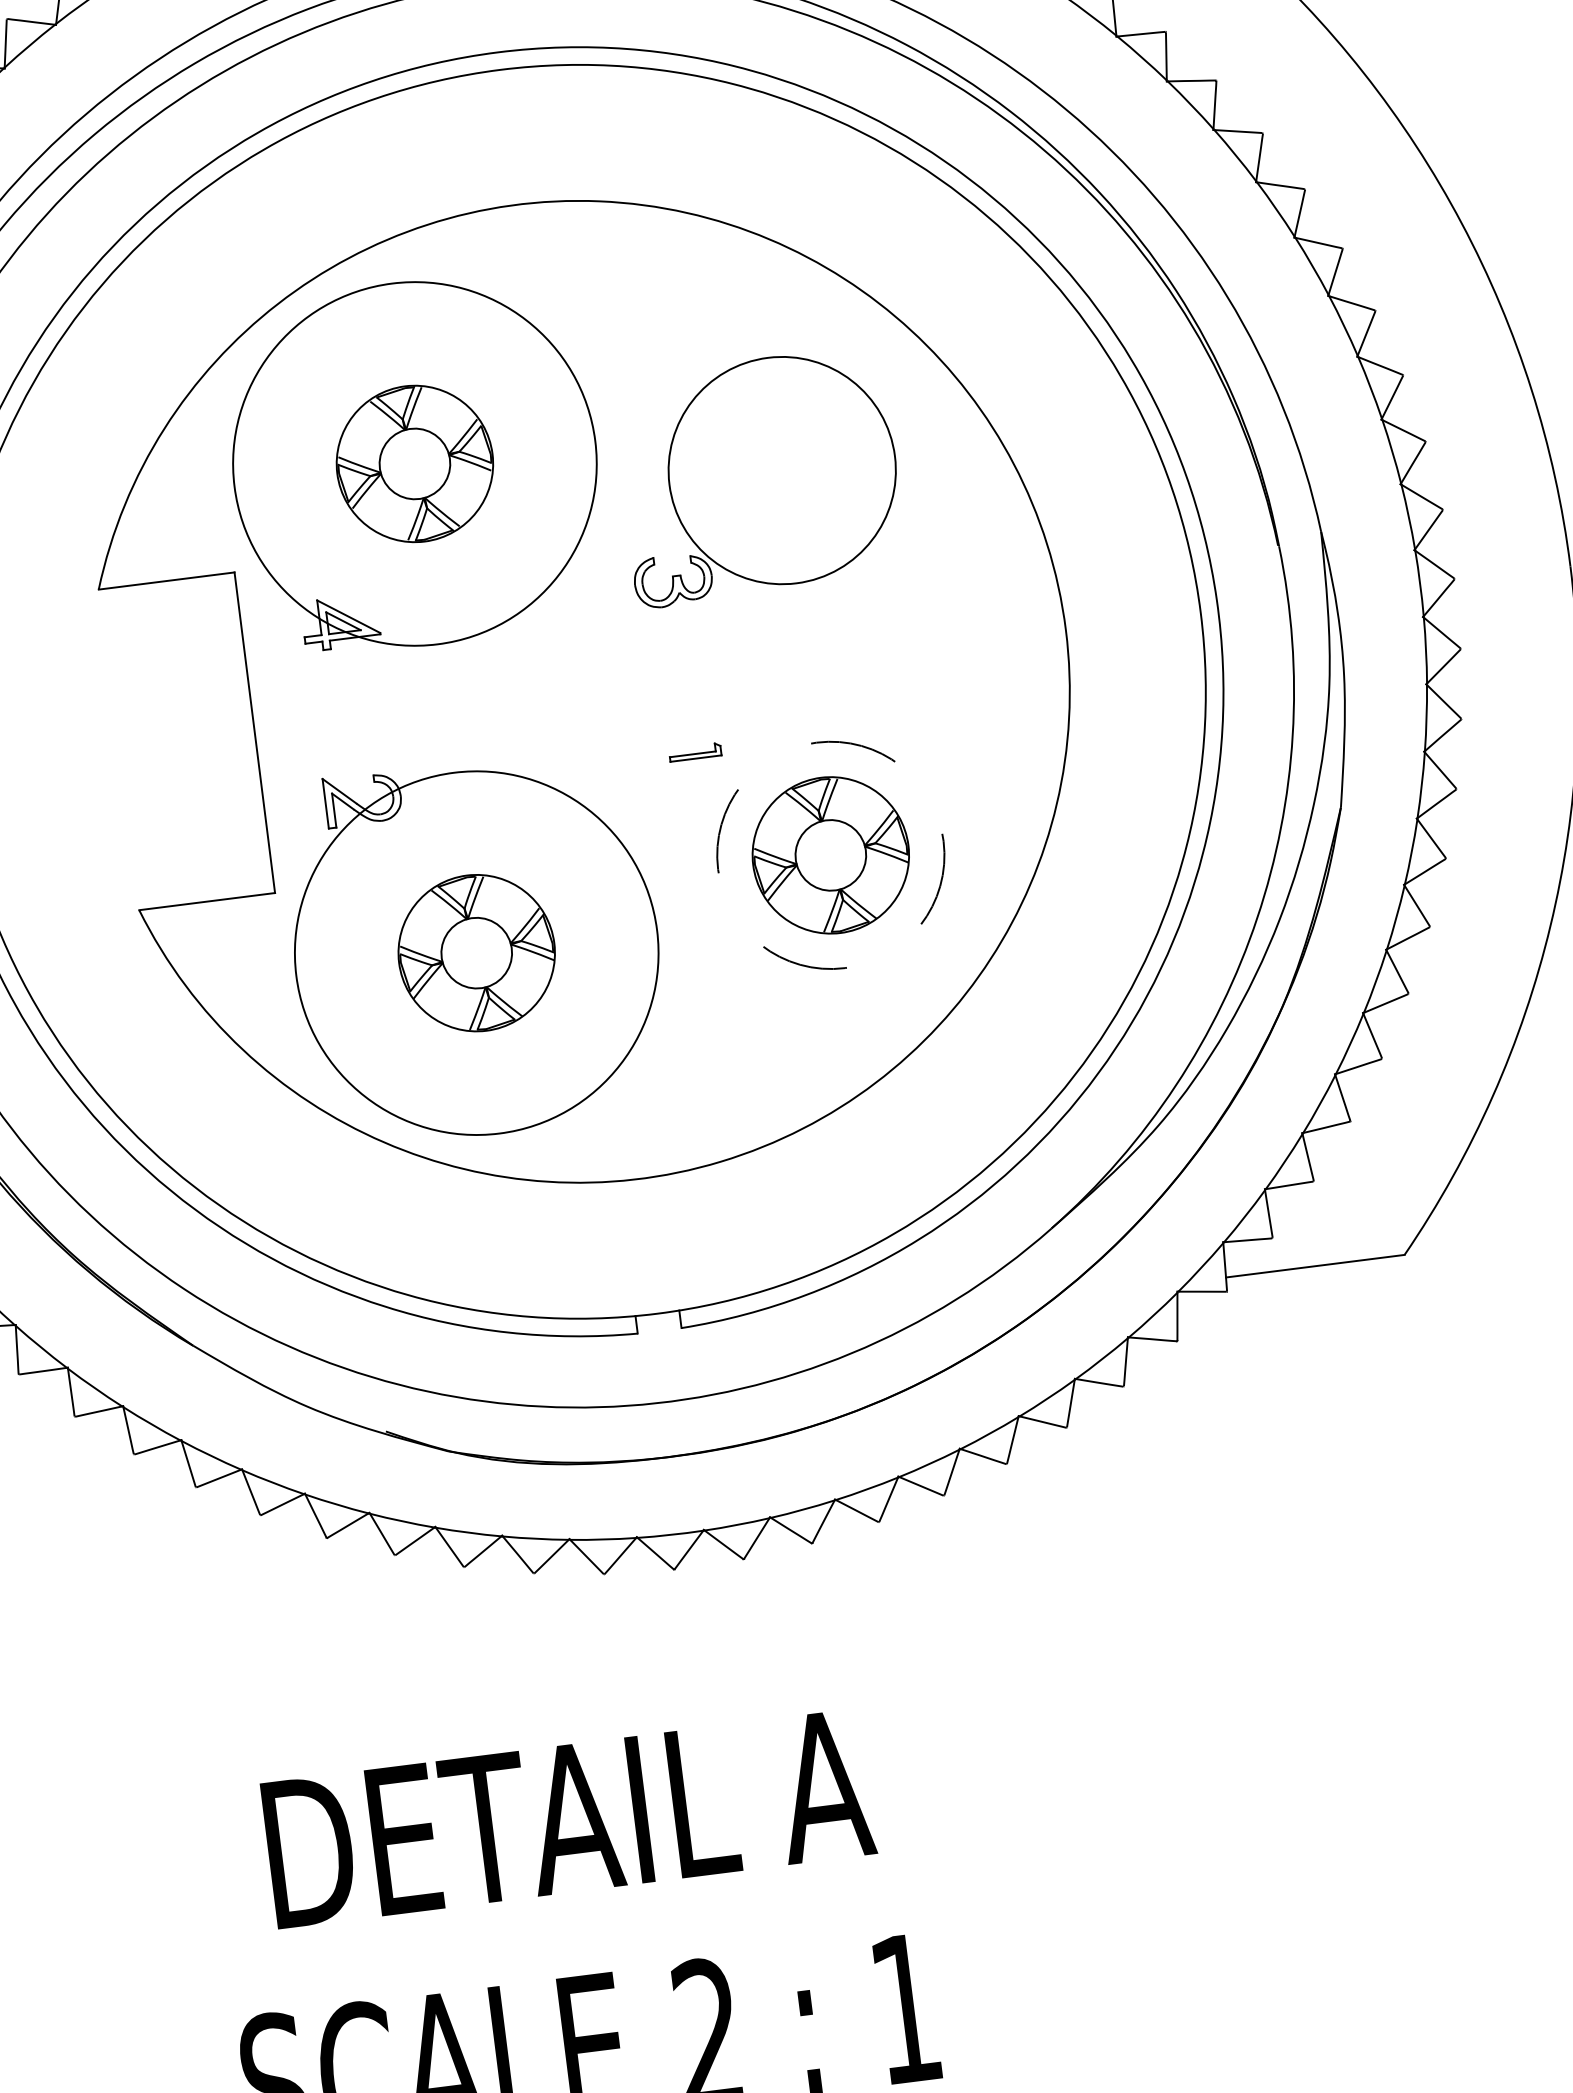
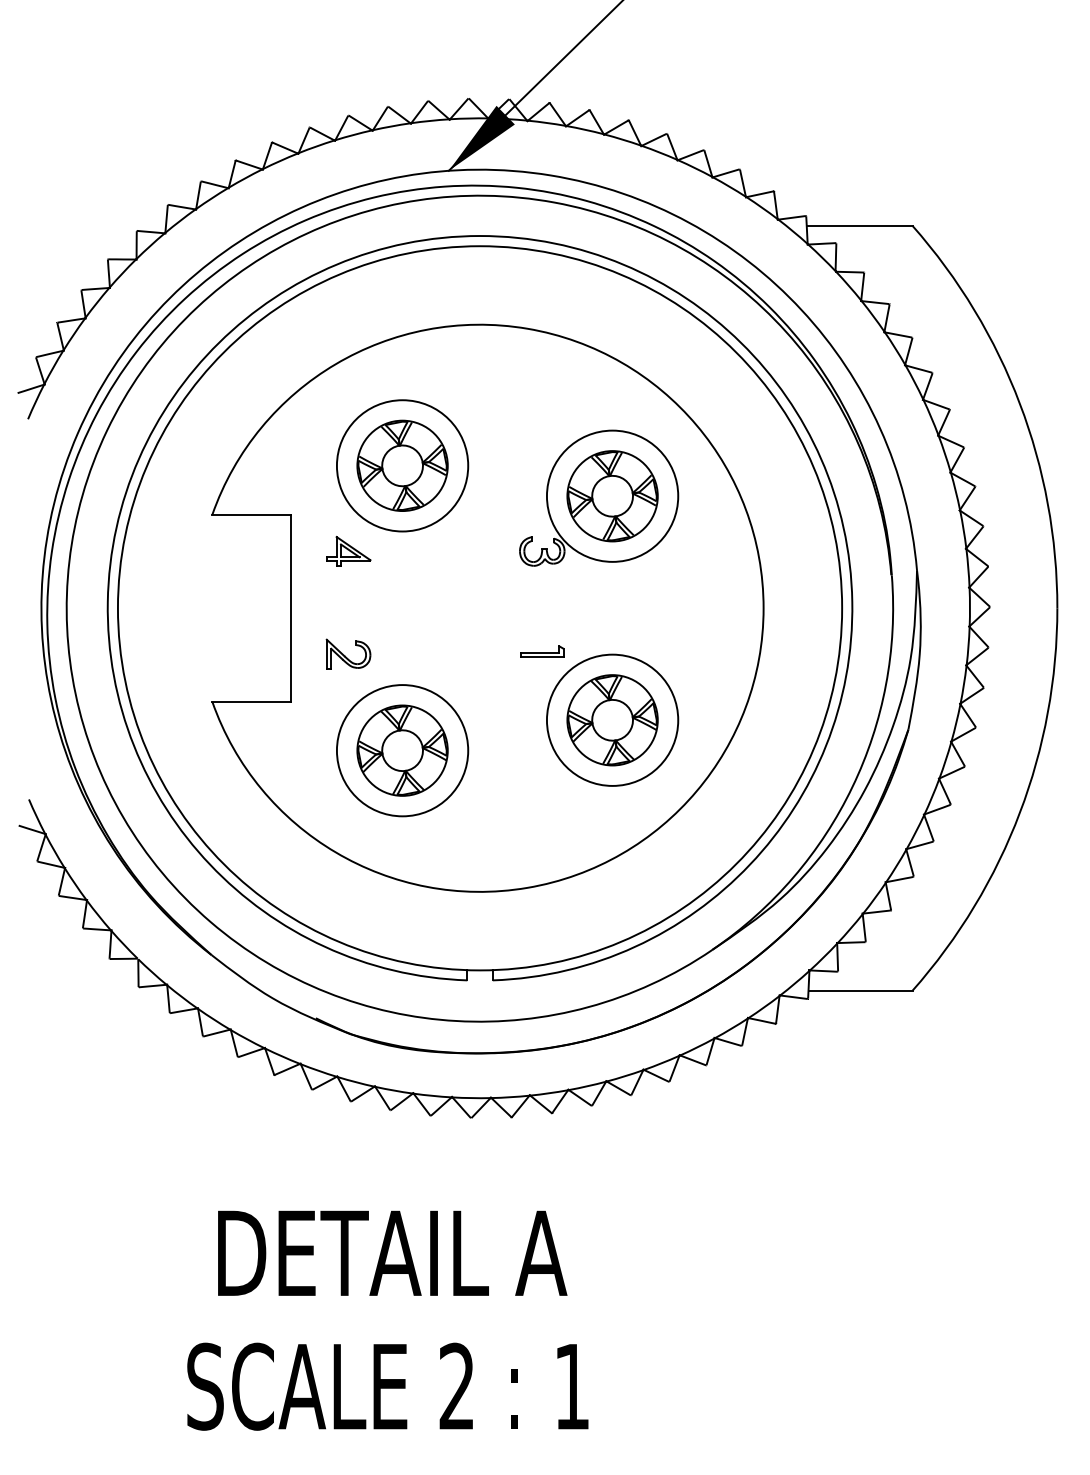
circle: (414, 463) -> (402, 465), size x0.62
part: (782, 471) -> (612, 496), added
part: (695, 752) -> (542, 651), size x1.43
circle: (830, 854) -> (612, 719), dashed -> solid
circle: (476, 952) -> (402, 750), size x0.62

